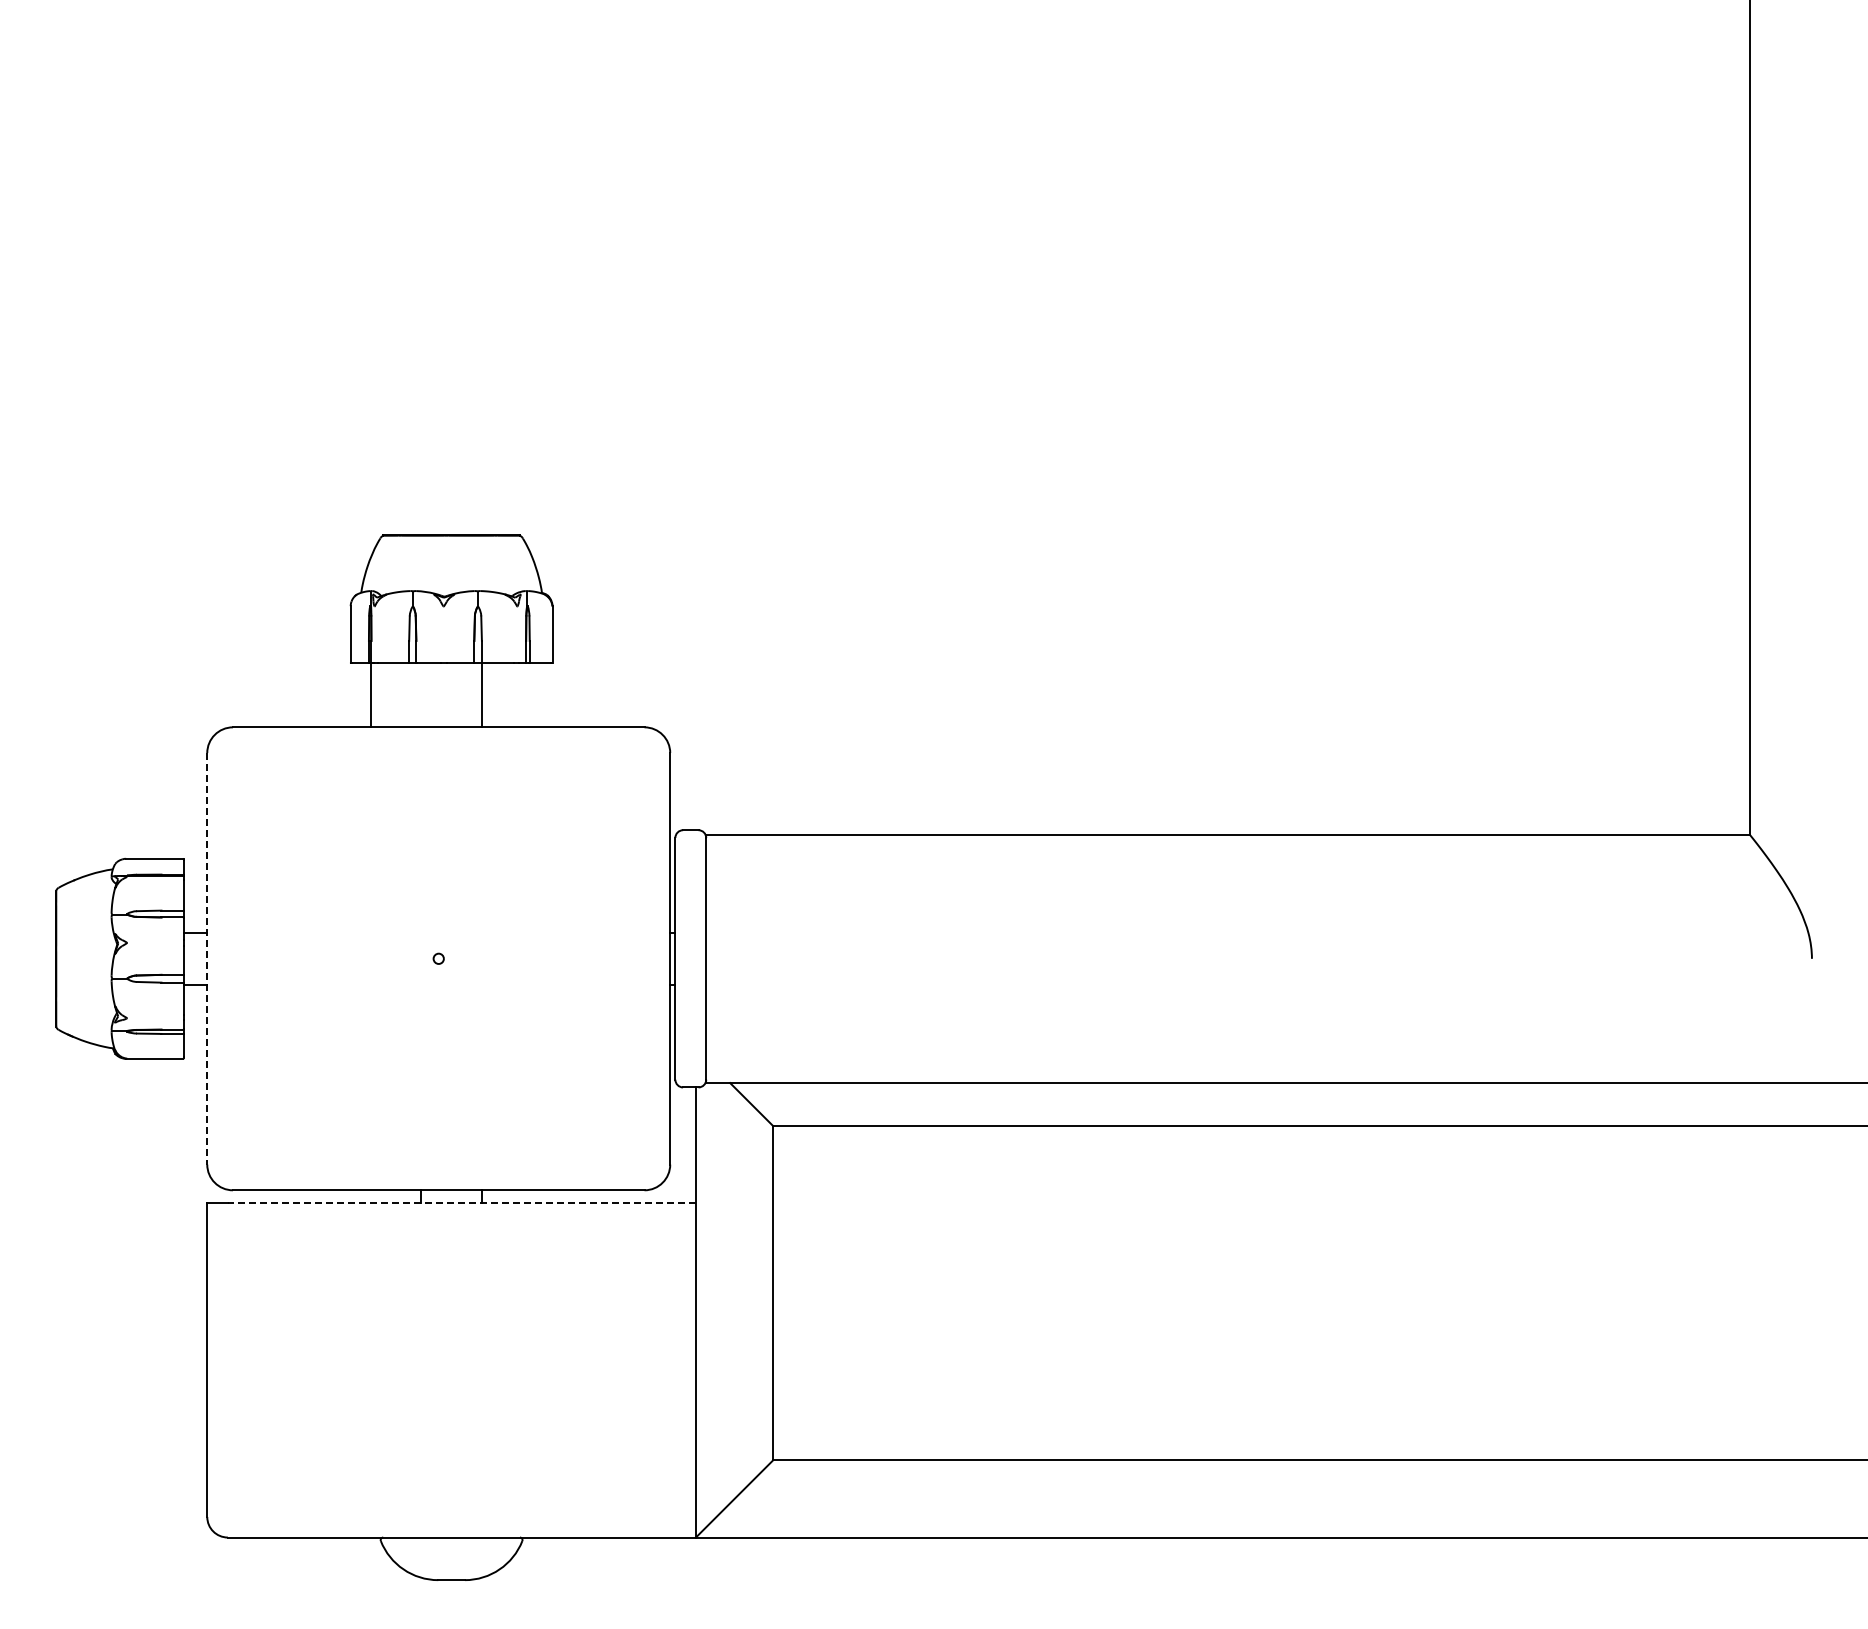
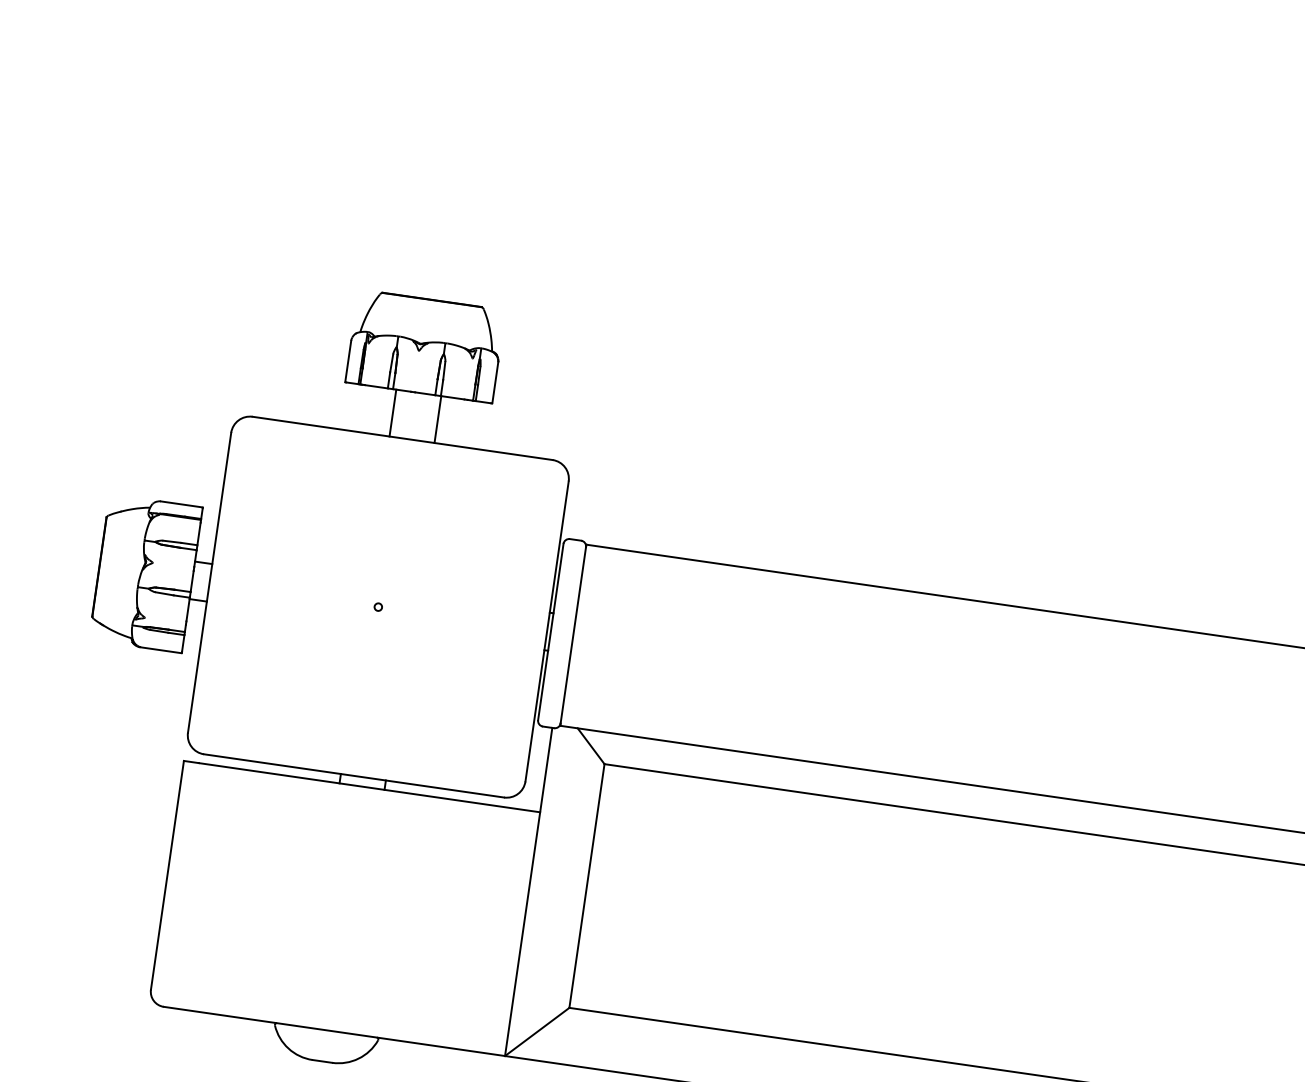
line: (370, 695) -> (392, 413), moved
line: (207, 958) -> (209, 582), dashed -> solid
line: (461, 1203) -> (369, 787), dashed -> solid

